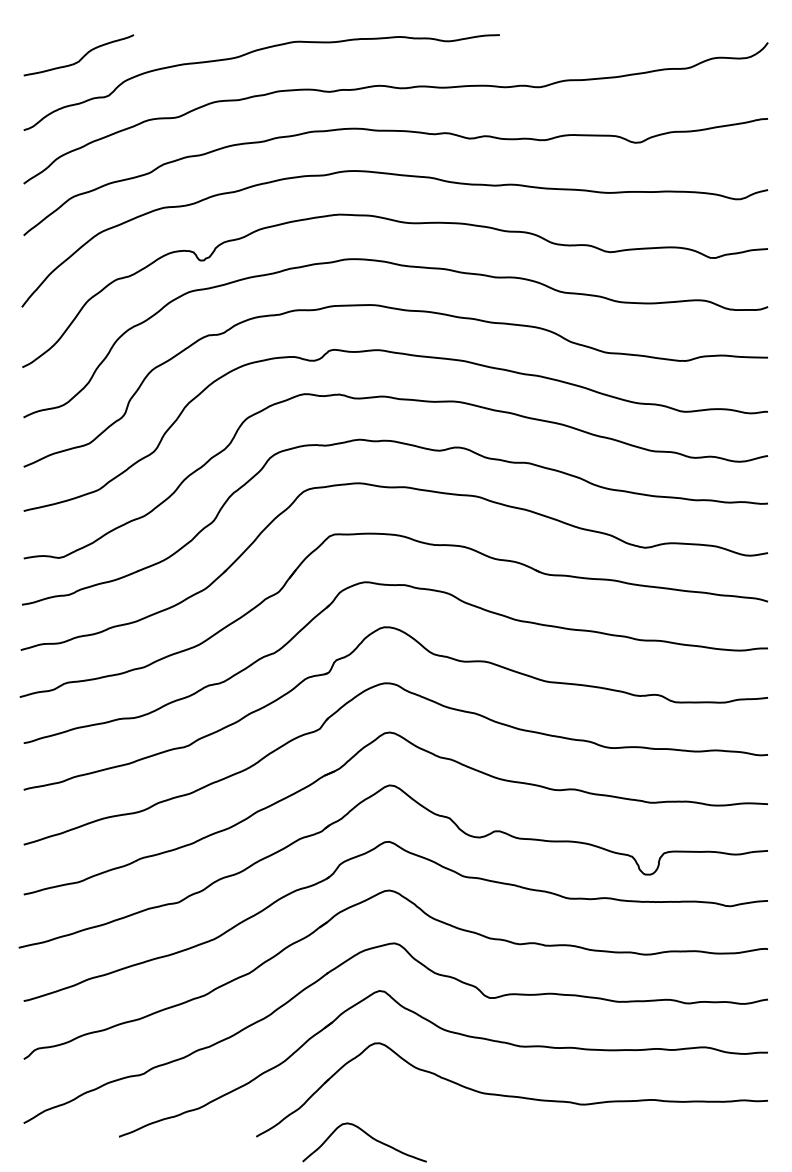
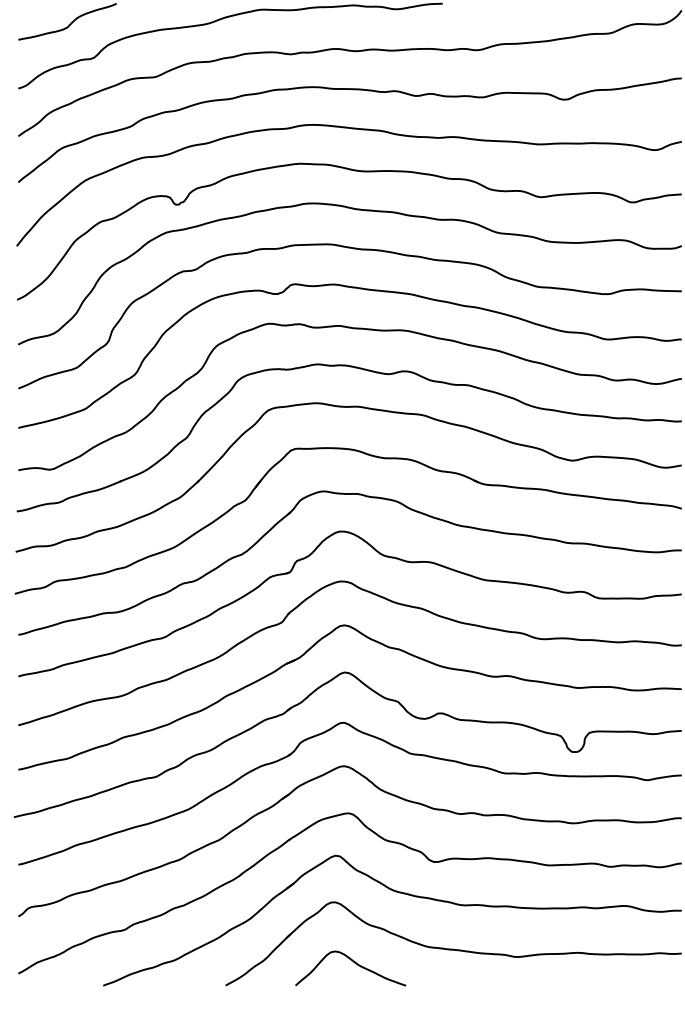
curve: (368, 1136) -> (354, 963), moved

